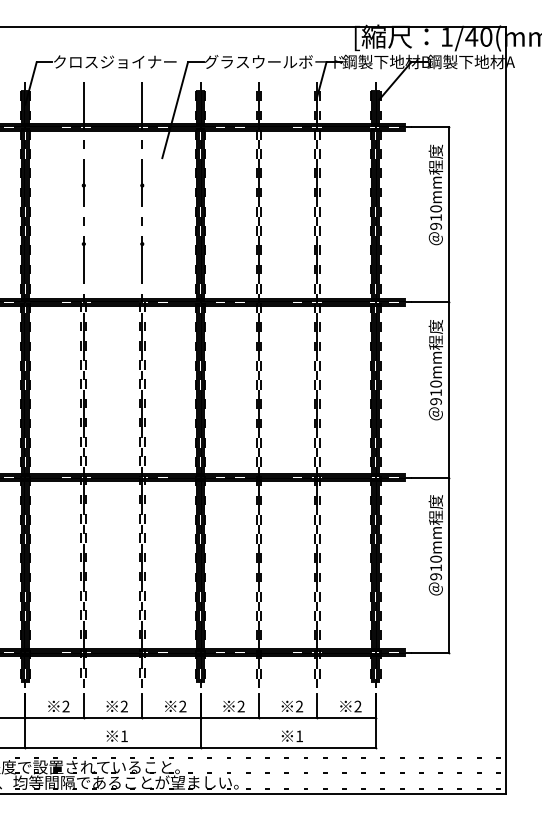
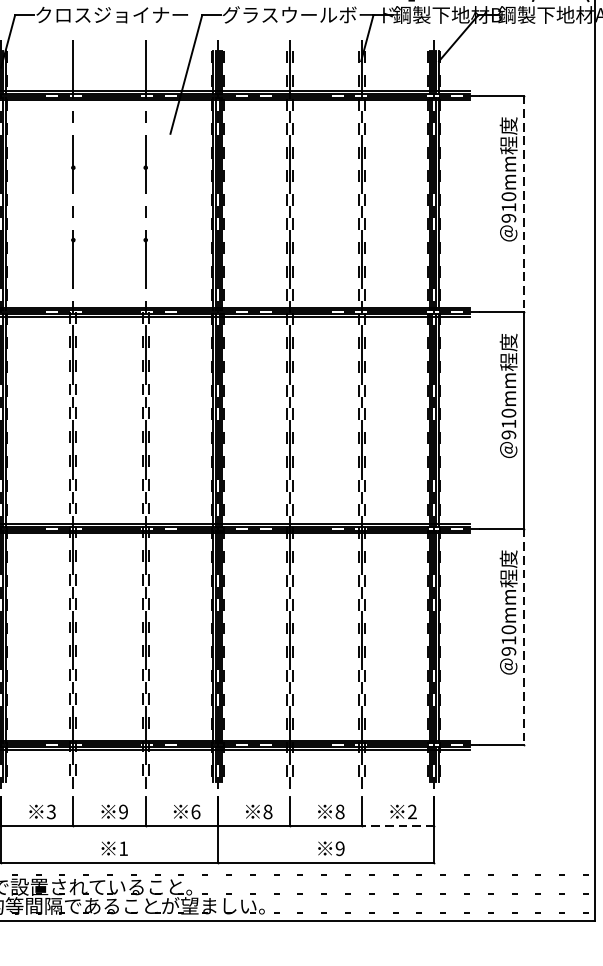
line: (448, 214) -> (524, 203), solid -> dashed
line: (448, 565) -> (524, 637), solid -> dashed
text: (65, 706) -> (50, 811), 2 -> 3
text: (123, 706) -> (122, 811), 2 -> 9
text: (182, 706) -> (195, 811), 2 -> 6
text: (240, 706) -> (267, 811), 2 -> 8
text: (299, 706) -> (340, 811), 2 -> 8
line: (346, 718) -> (398, 826), solid -> dashed
text: (299, 736) -> (340, 848), 1 -> 9

